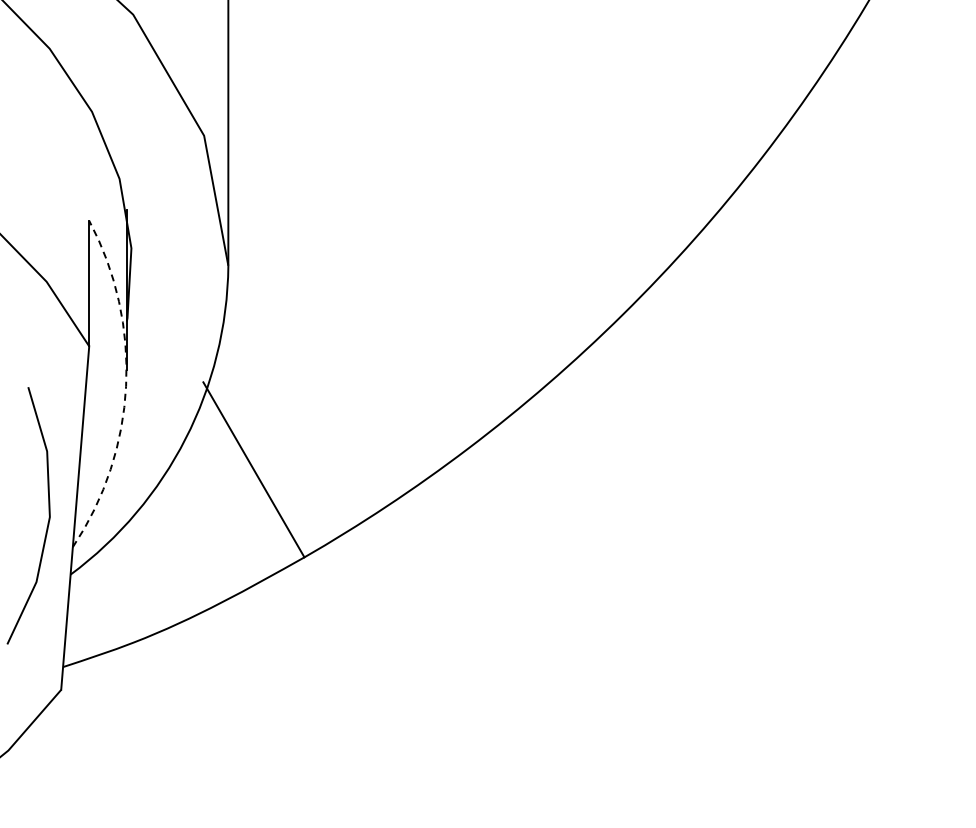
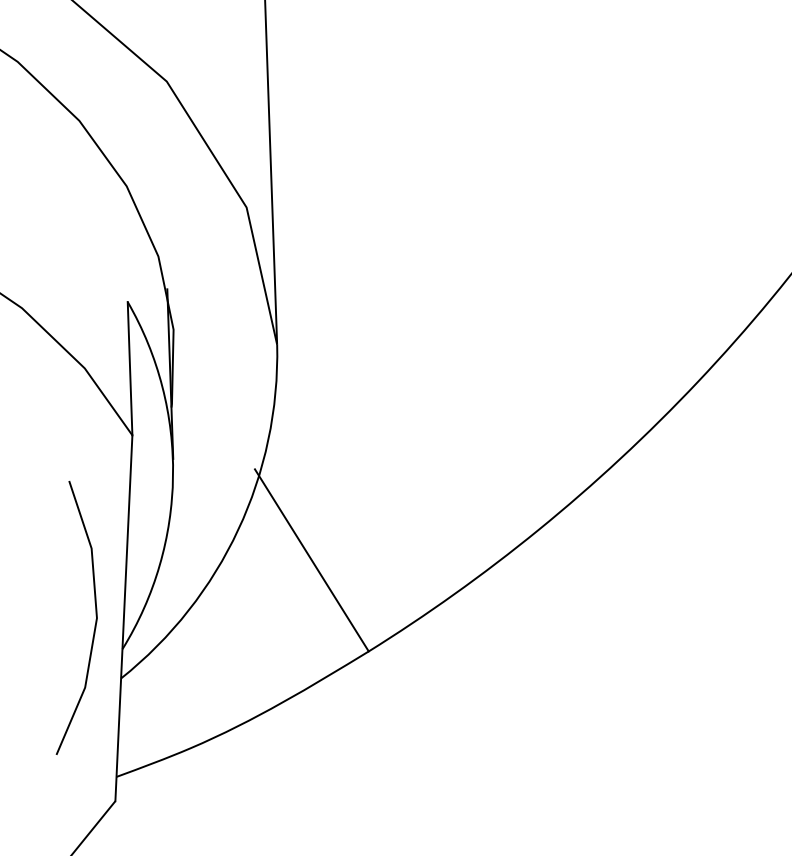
arc: (126, 386) -> (173, 476), dashed -> solid

